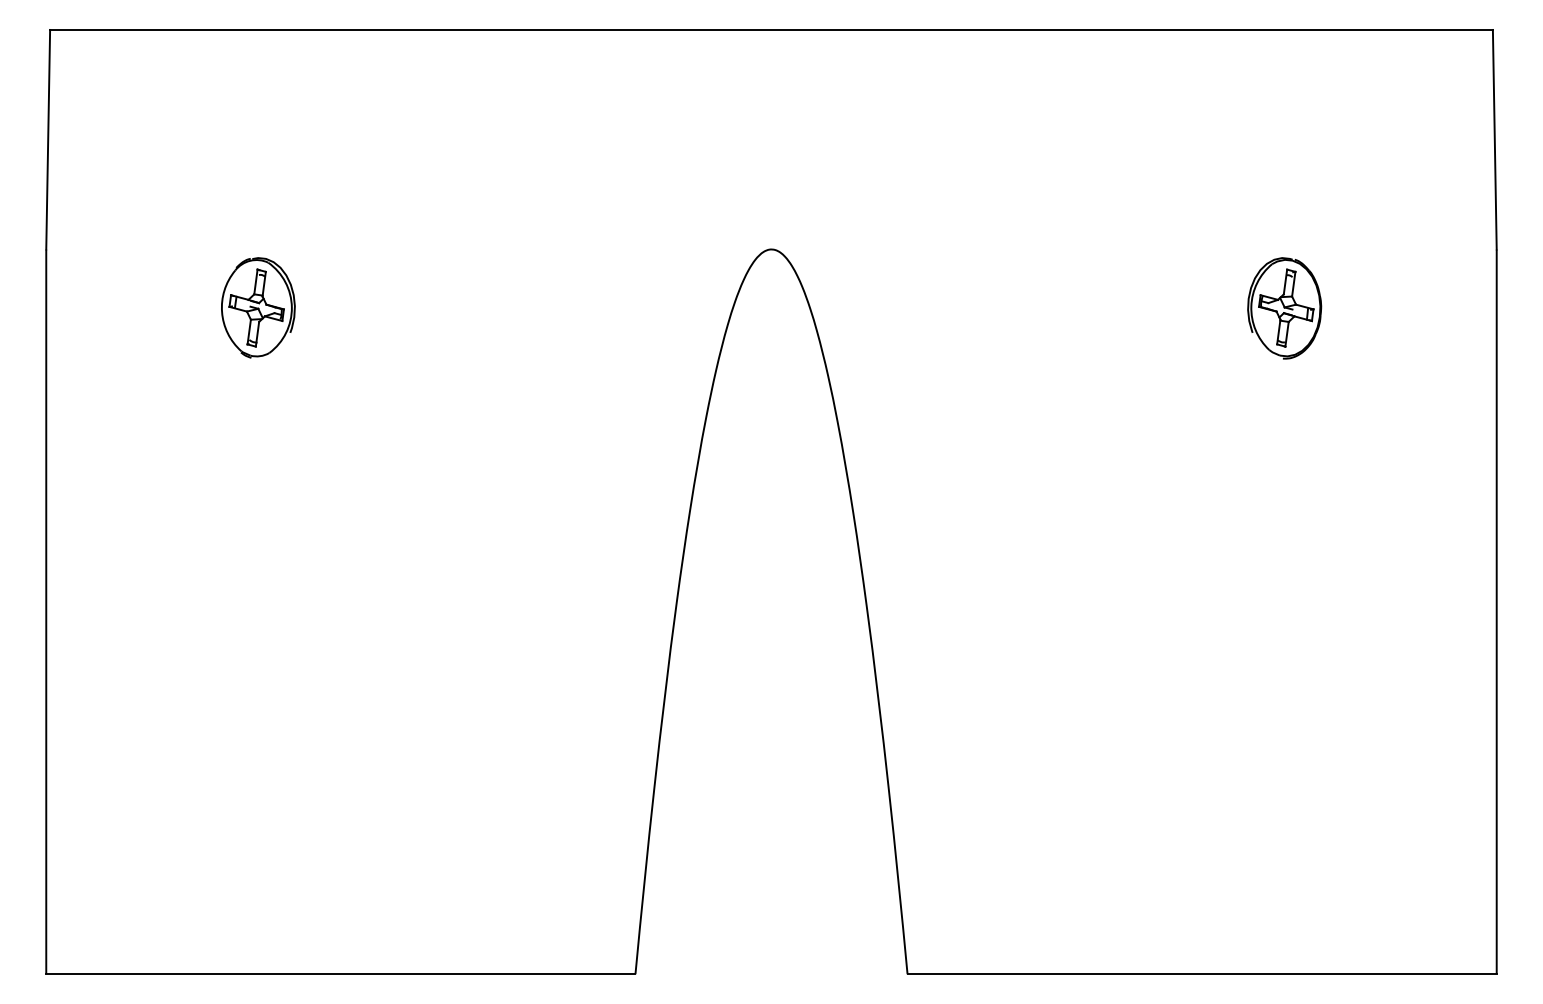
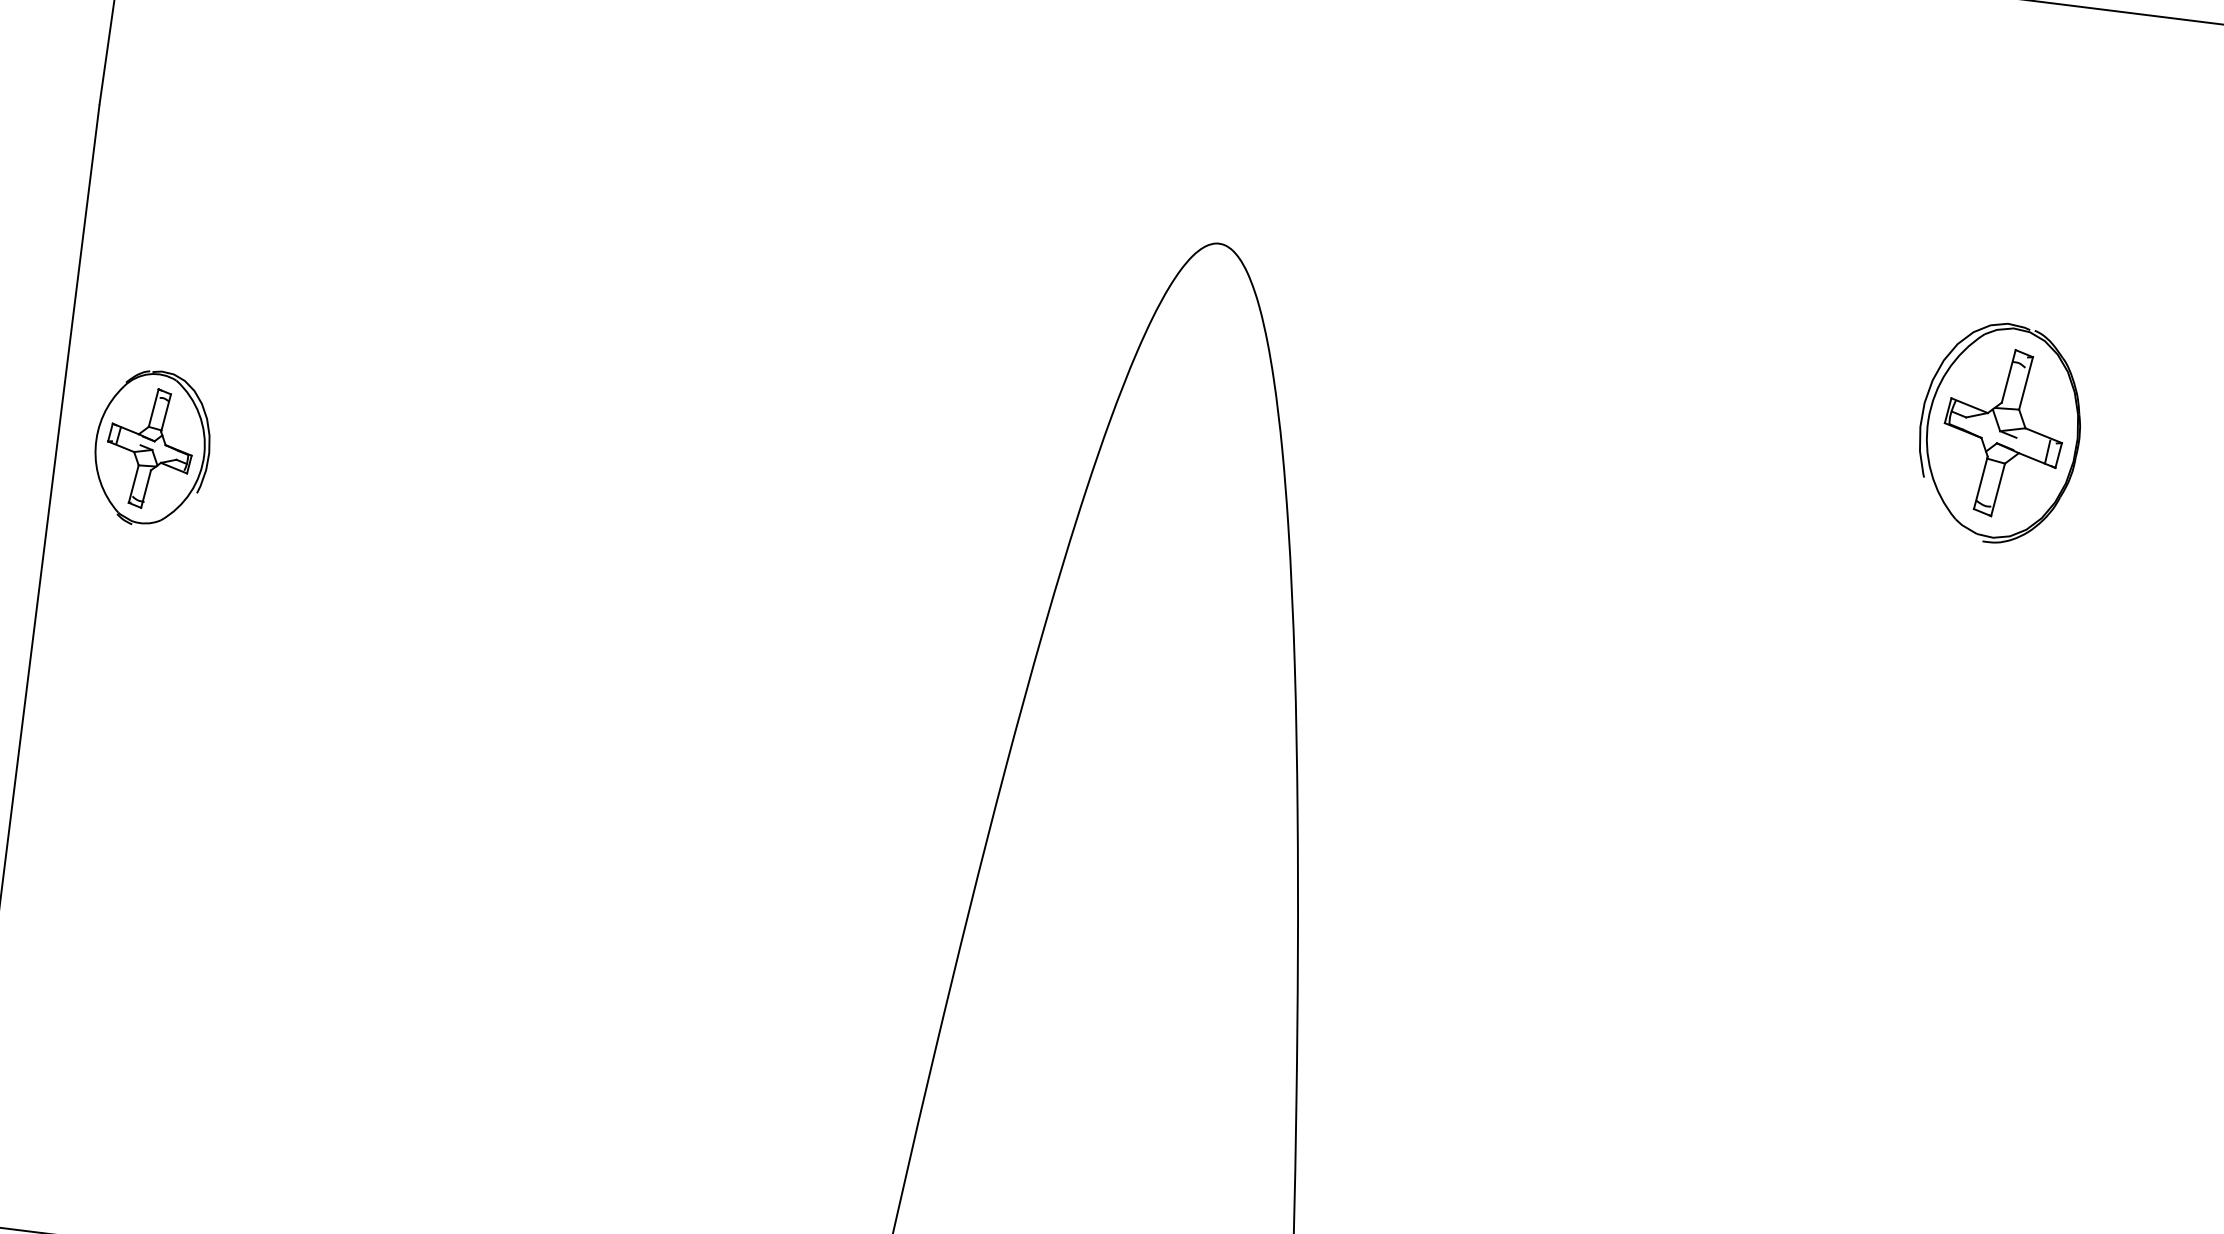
part: (258, 307) -> (152, 447), moved
part: (1284, 308) -> (1999, 433), size x1.4

